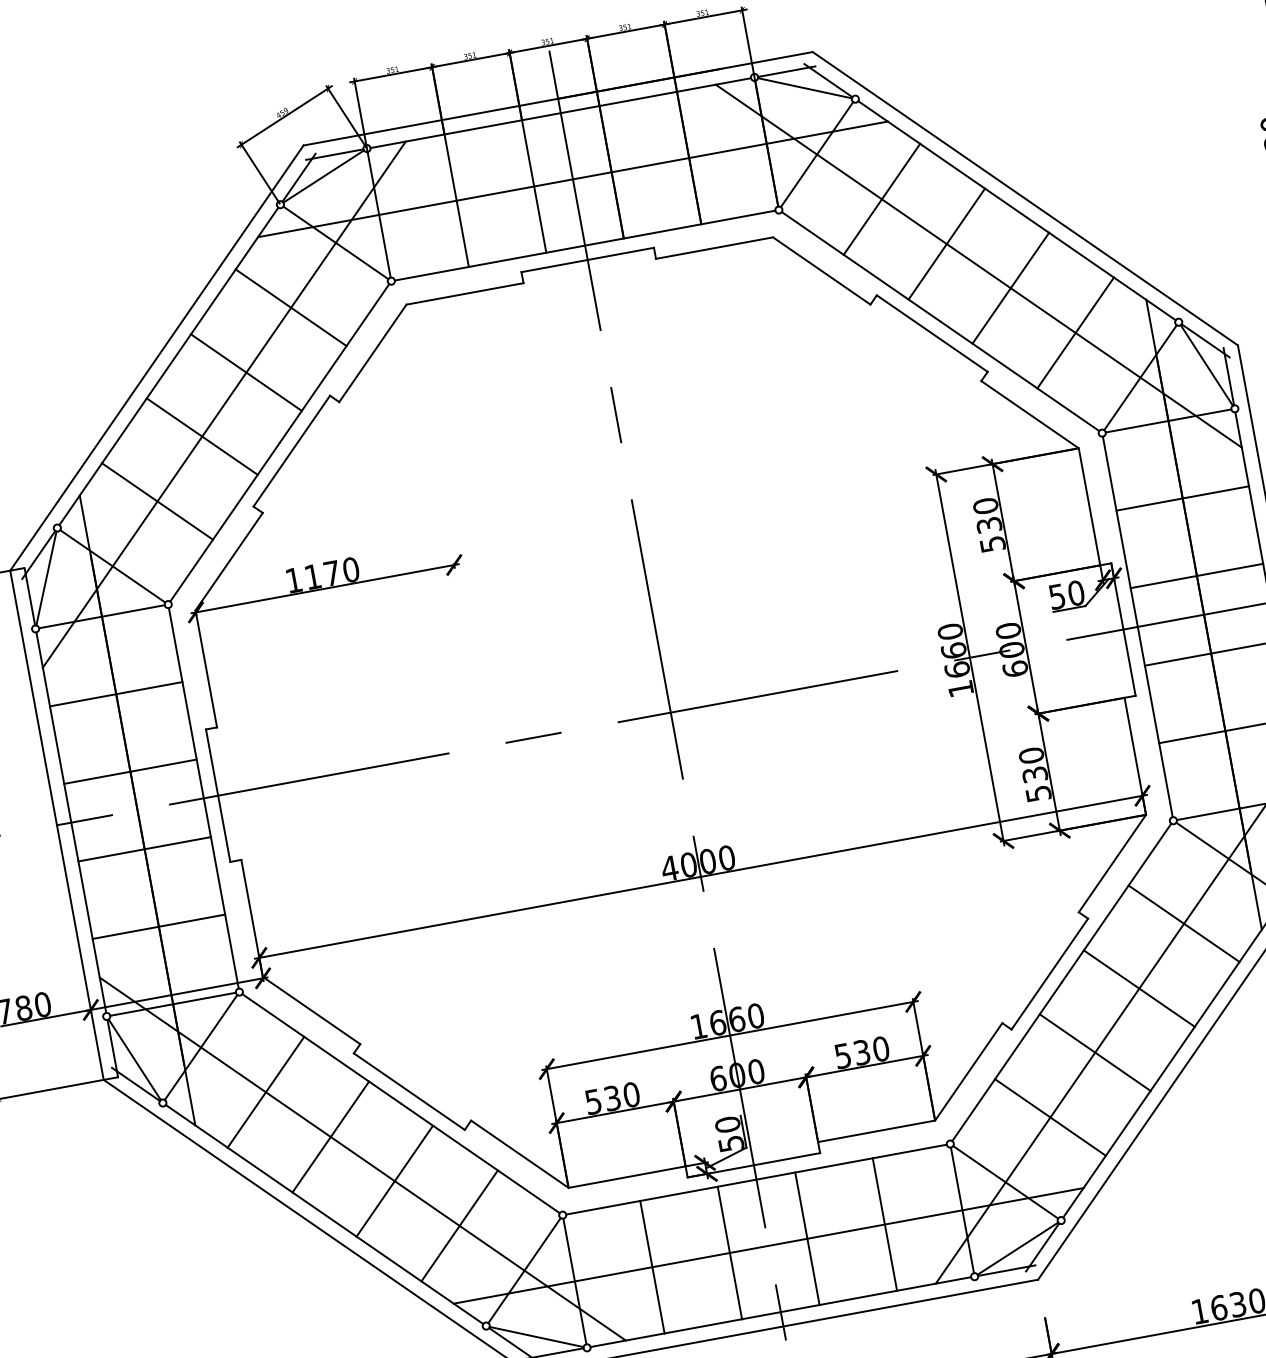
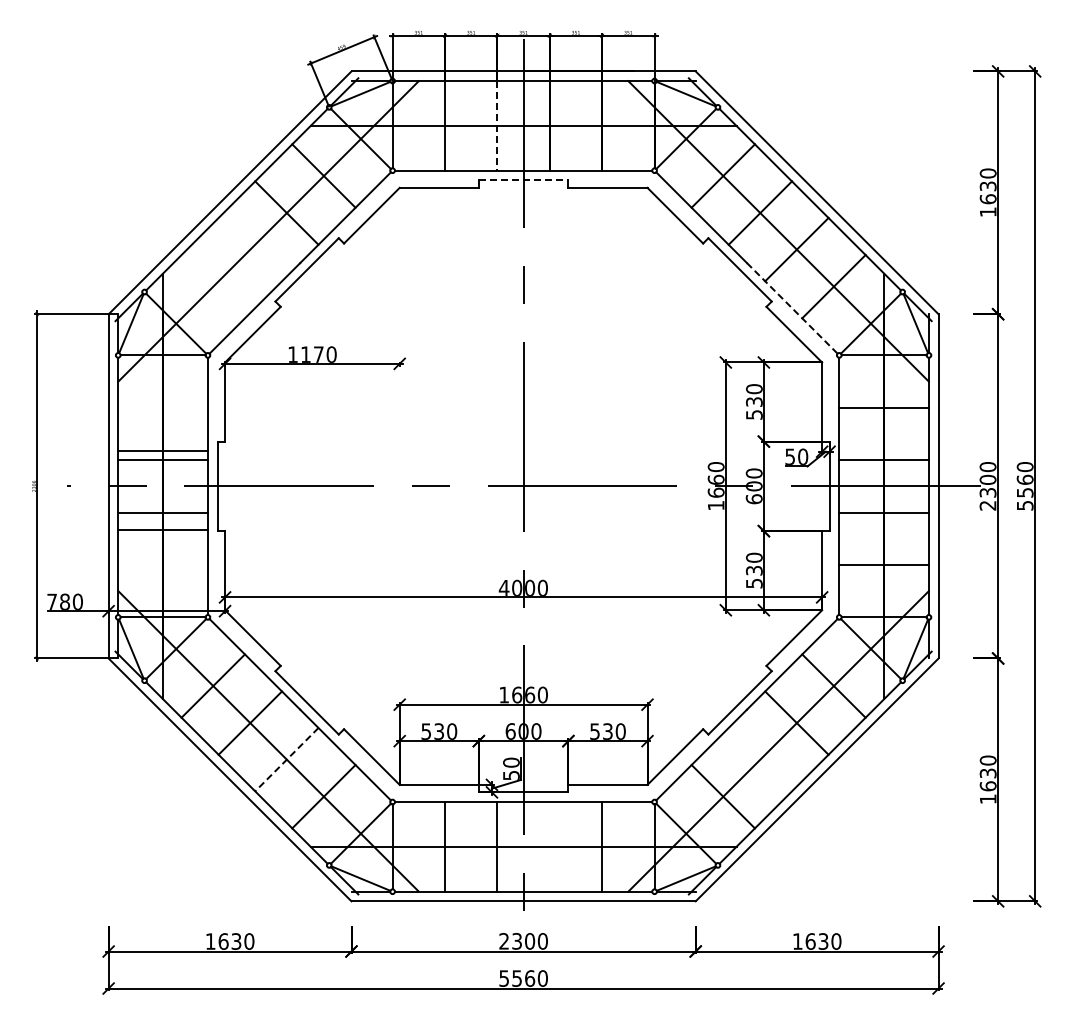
line: (534, 185) -> (497, 125), solid -> dashed
line: (587, 260) -> (523, 180), solid -> dashed
line: (1020, 376) -> (792, 308), solid -> dashed
line: (202, 436) -> (250, 249), removed
line: (156, 501) -> (212, 286), removed
line: (115, 693) -> (162, 450), moved
line: (157, 926) -> (162, 529), moved
line: (1095, 1052) -> (760, 759), removed
line: (394, 1181) -> (286, 759), solid -> dashed
line: (806, 1238) -> (549, 846), removed

